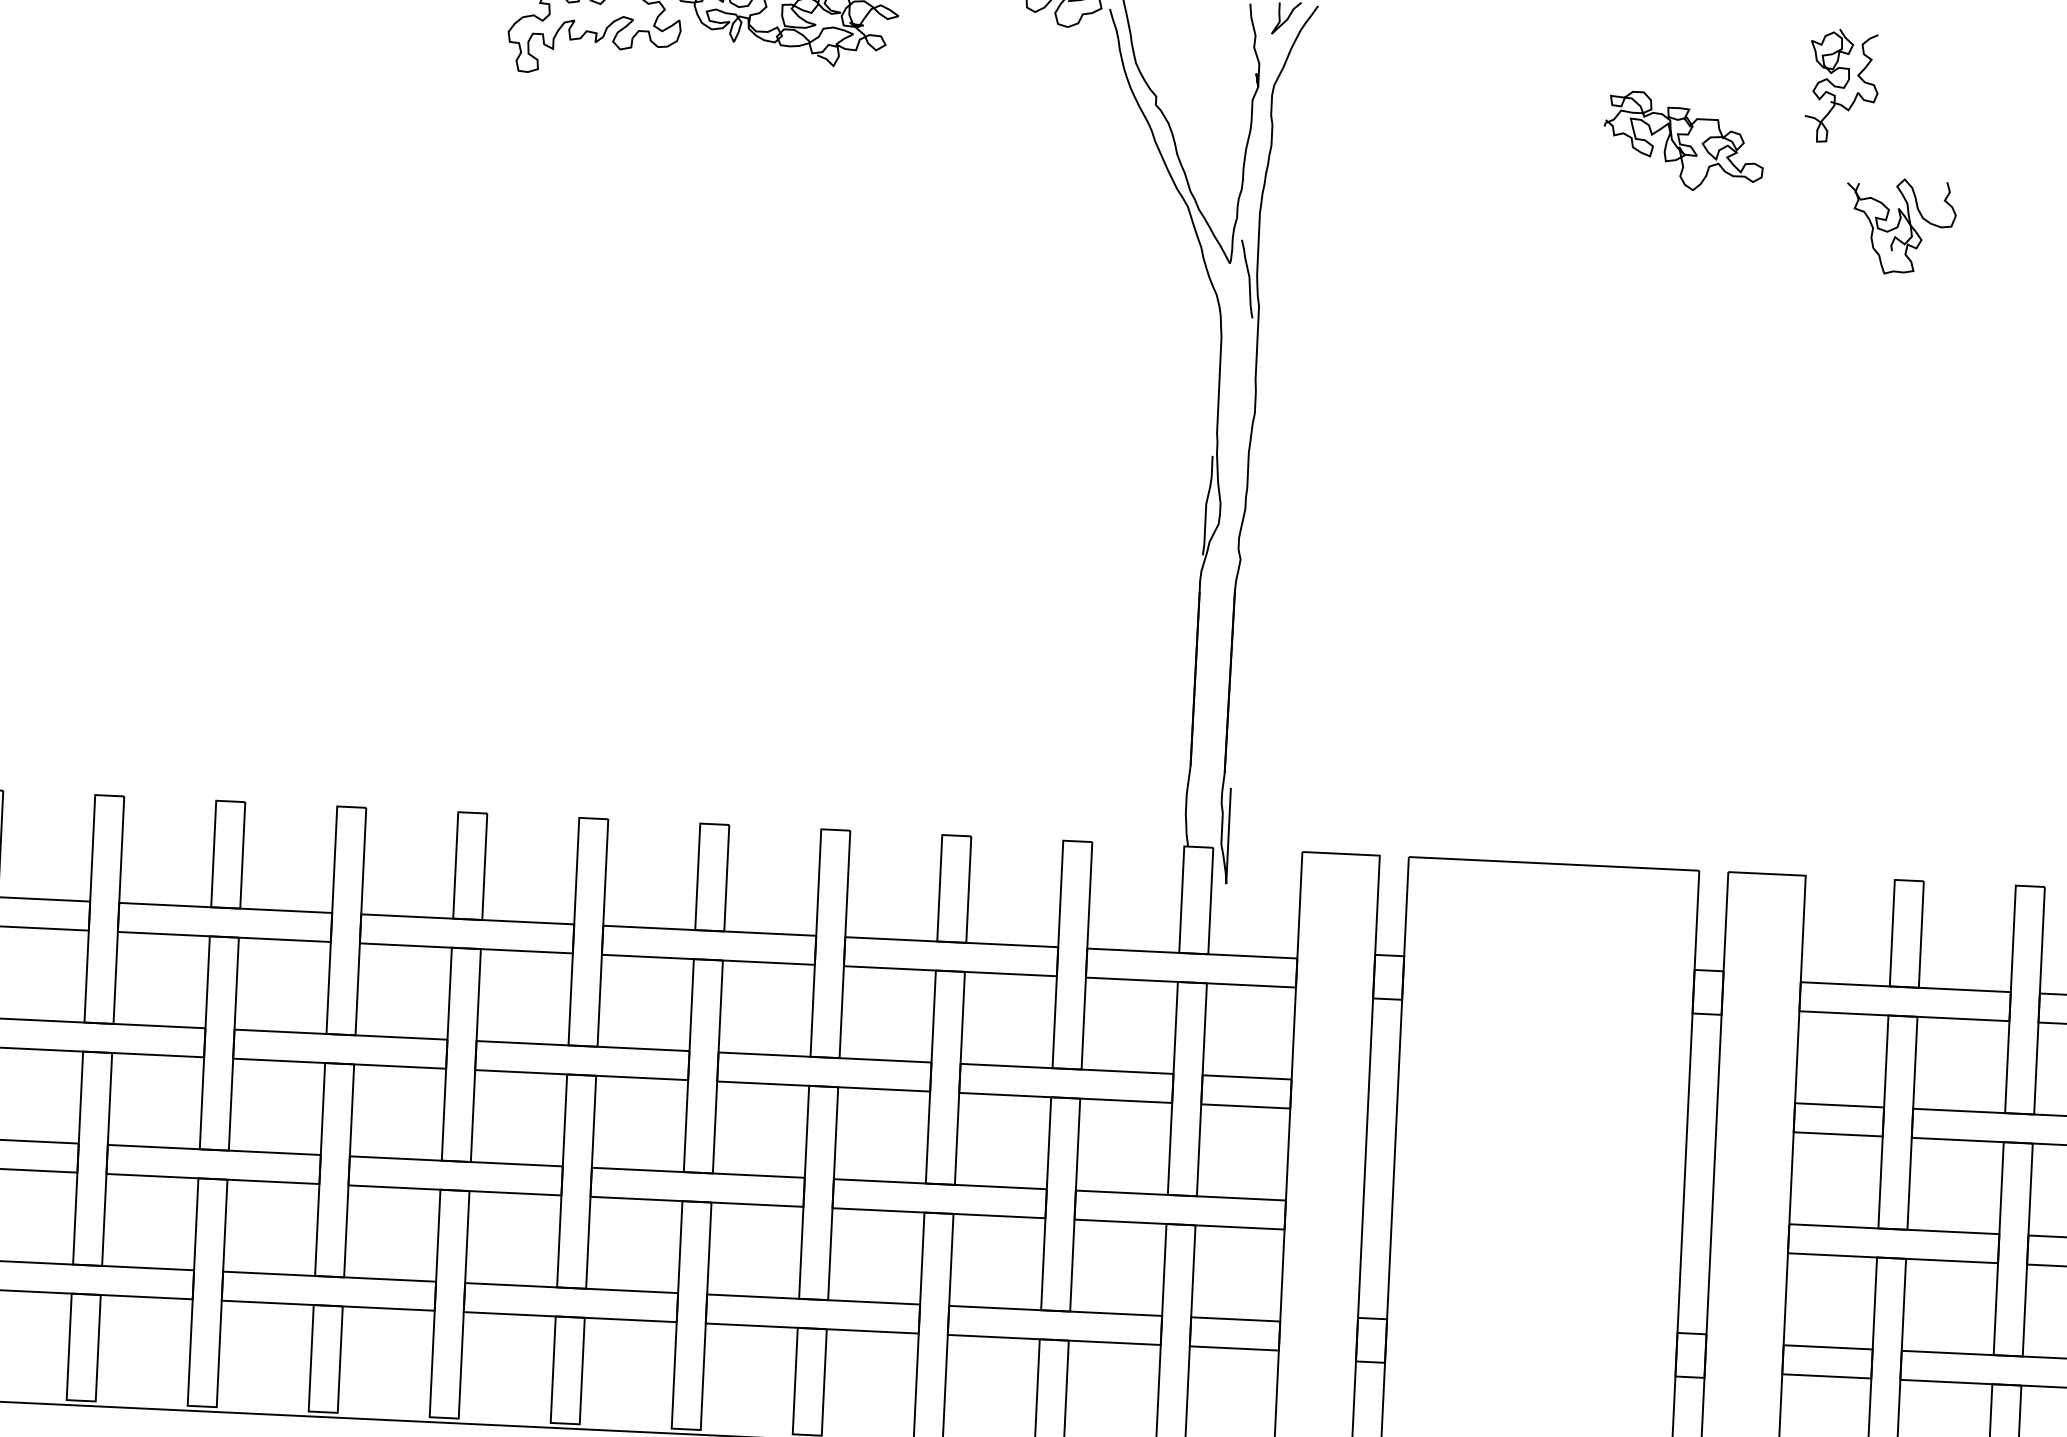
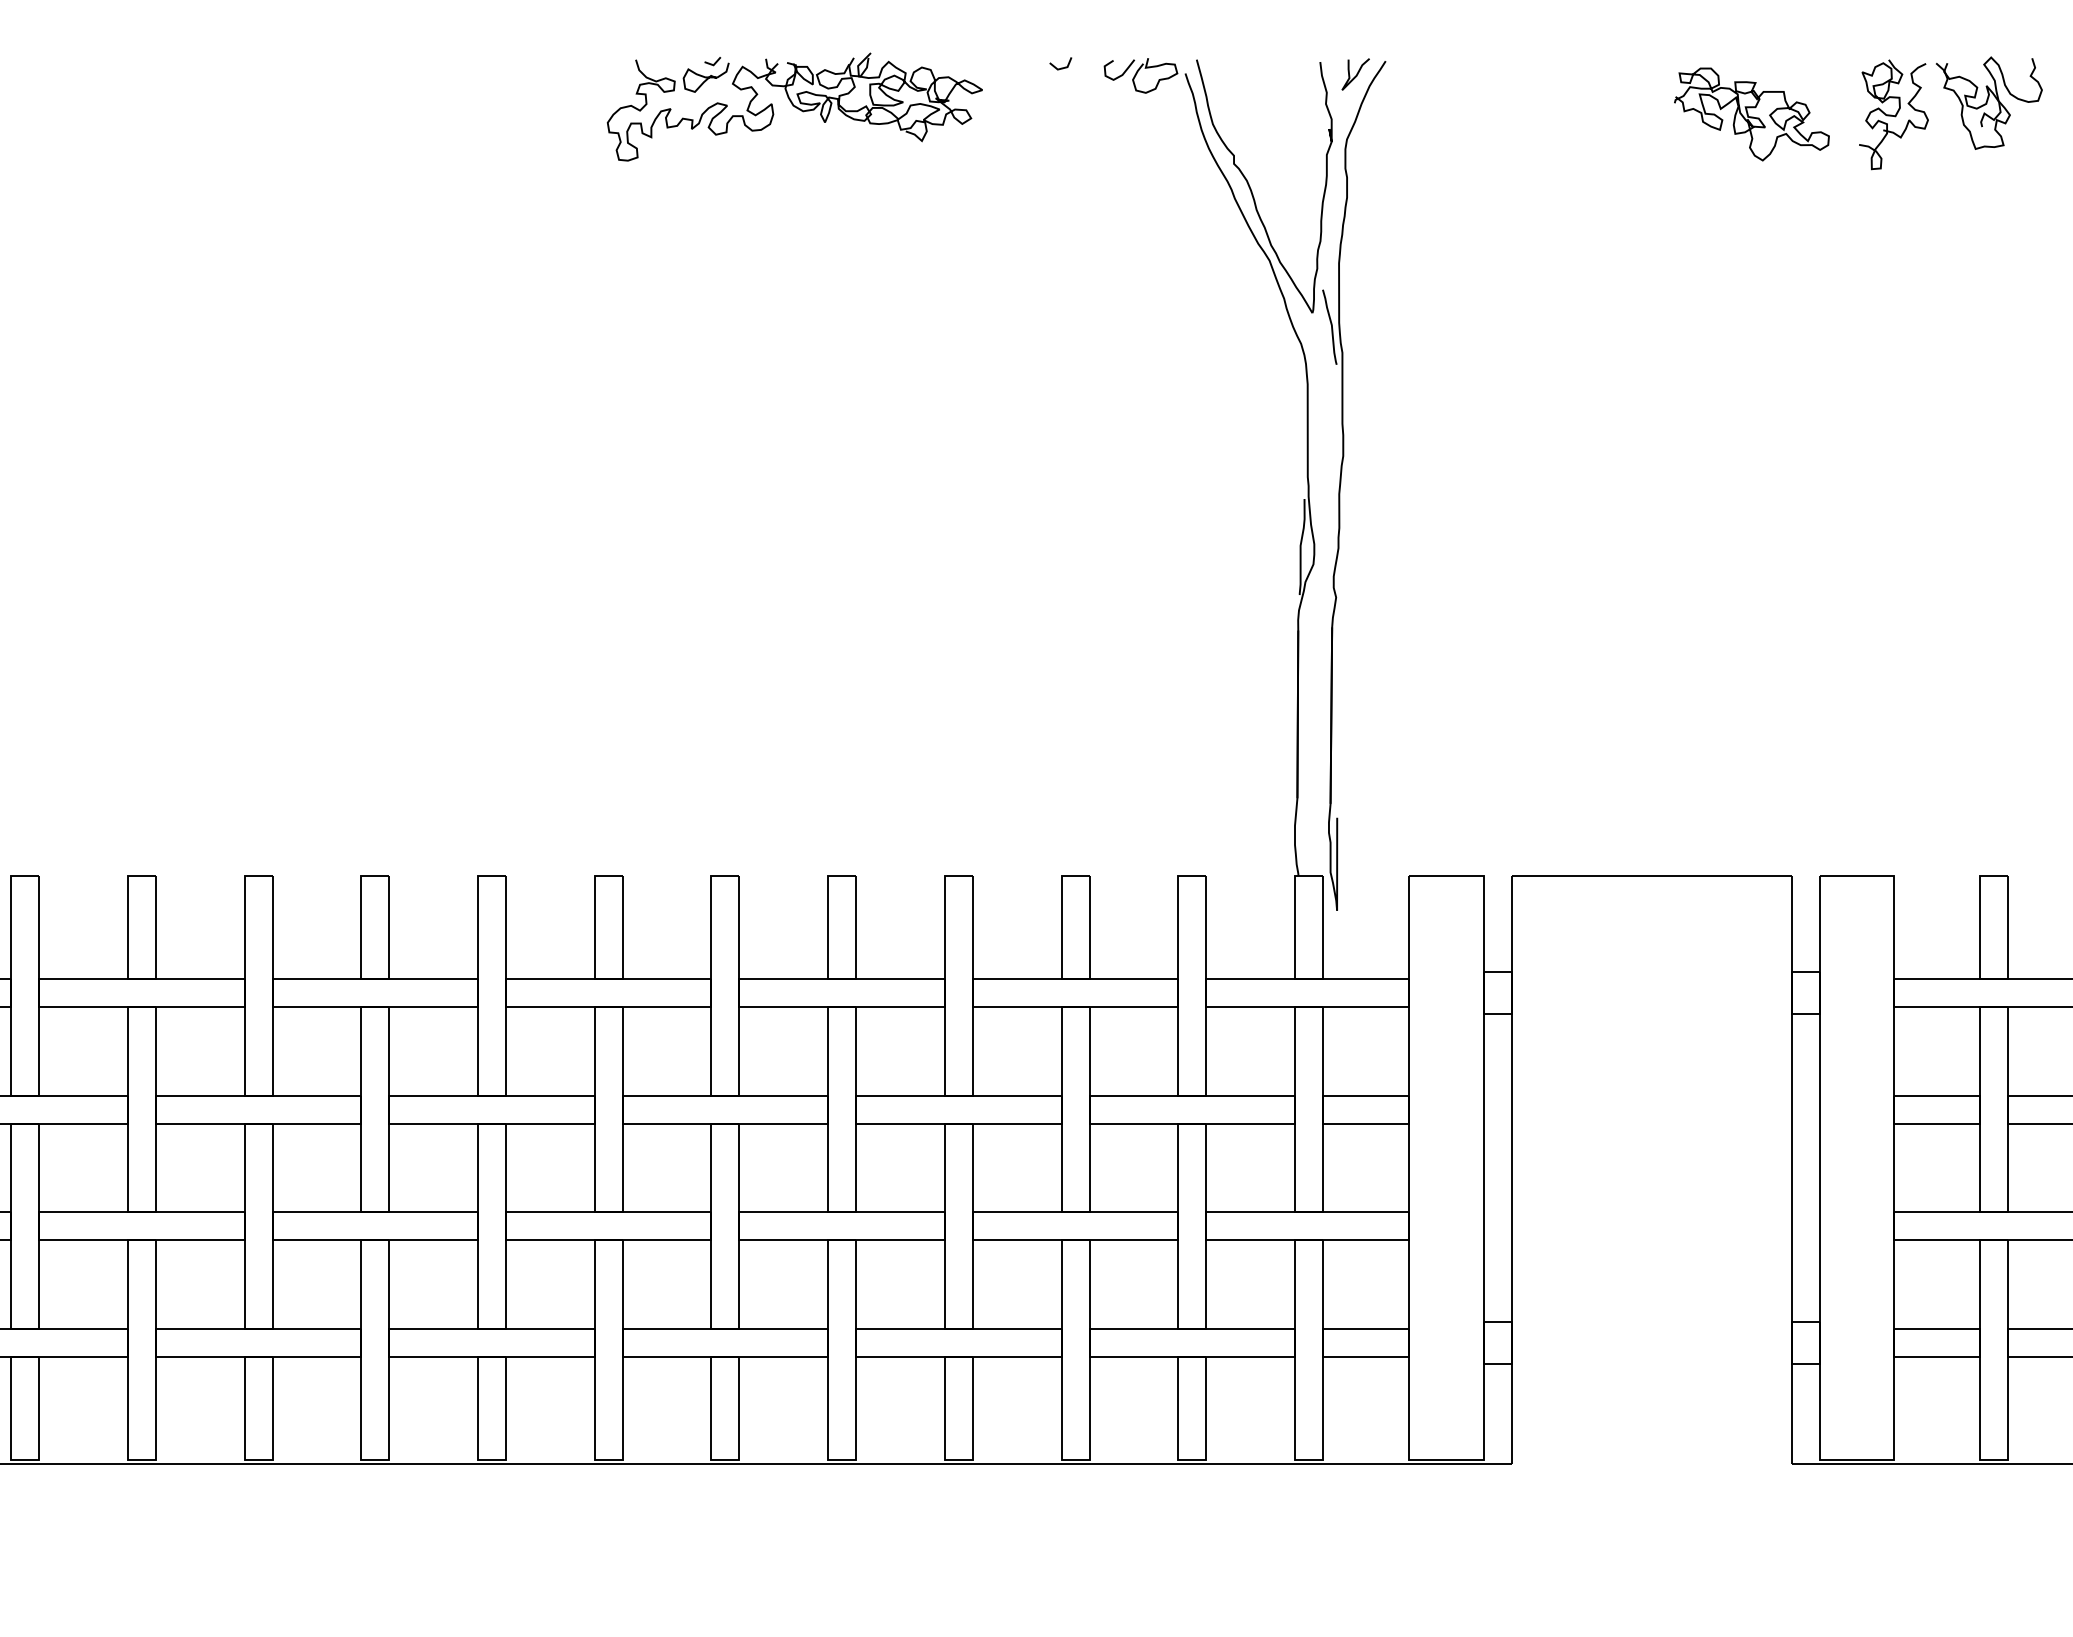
curve: (1683, 144) -> (1751, 116), moved
part: (1900, 225) -> (1989, 102), moved

